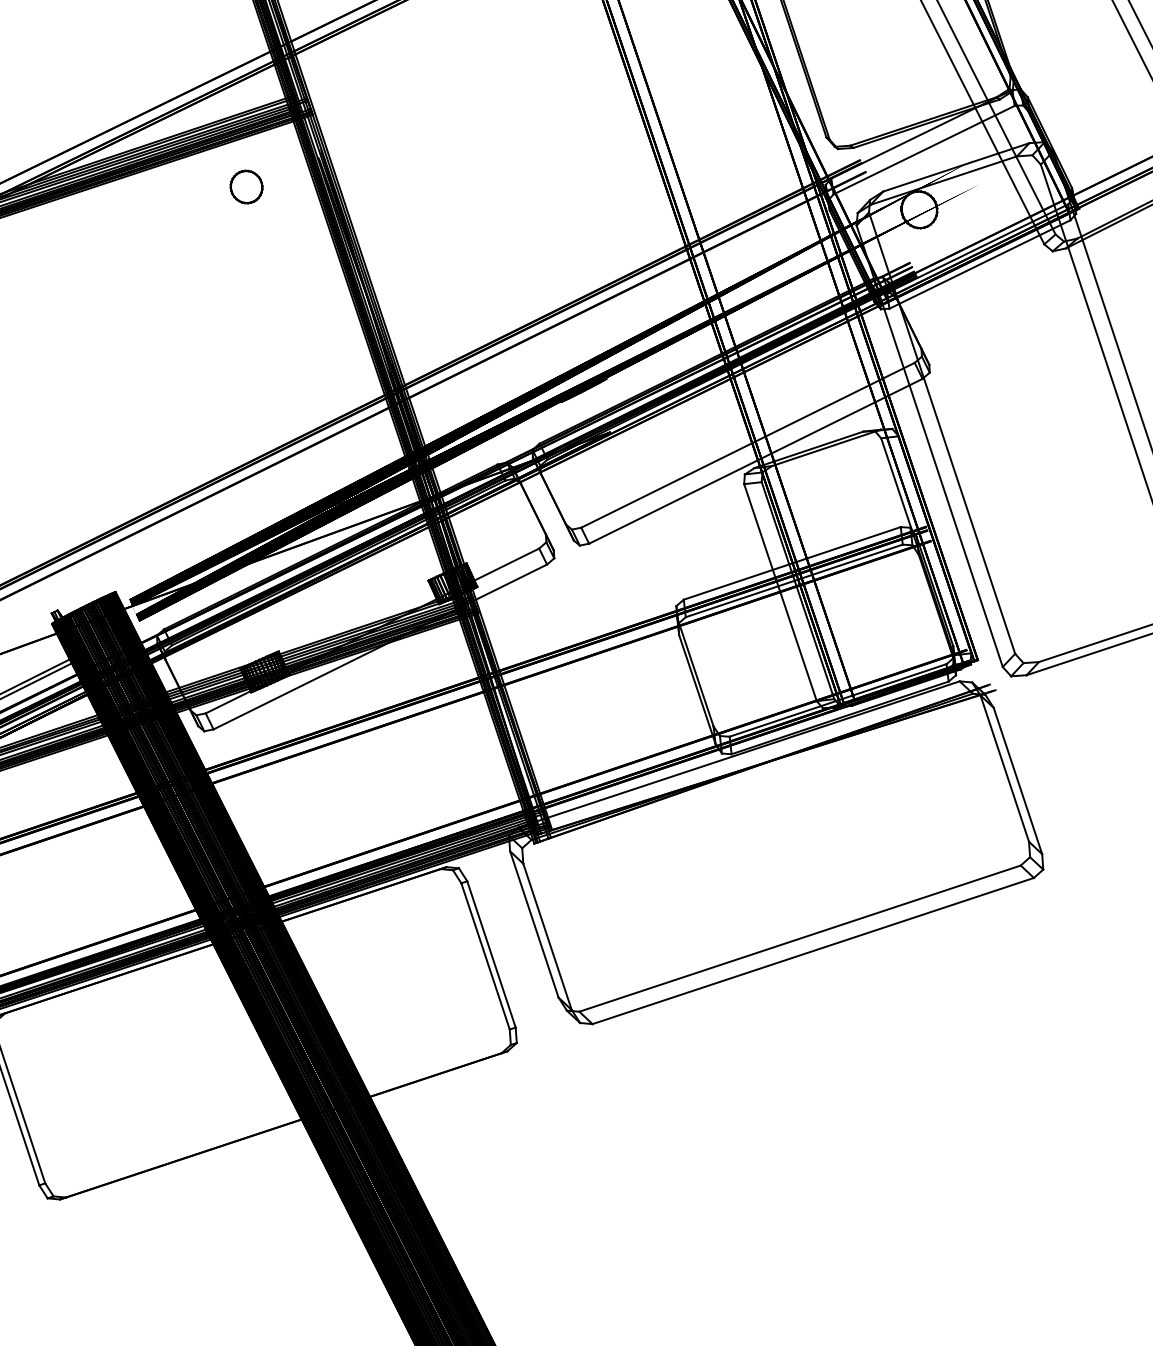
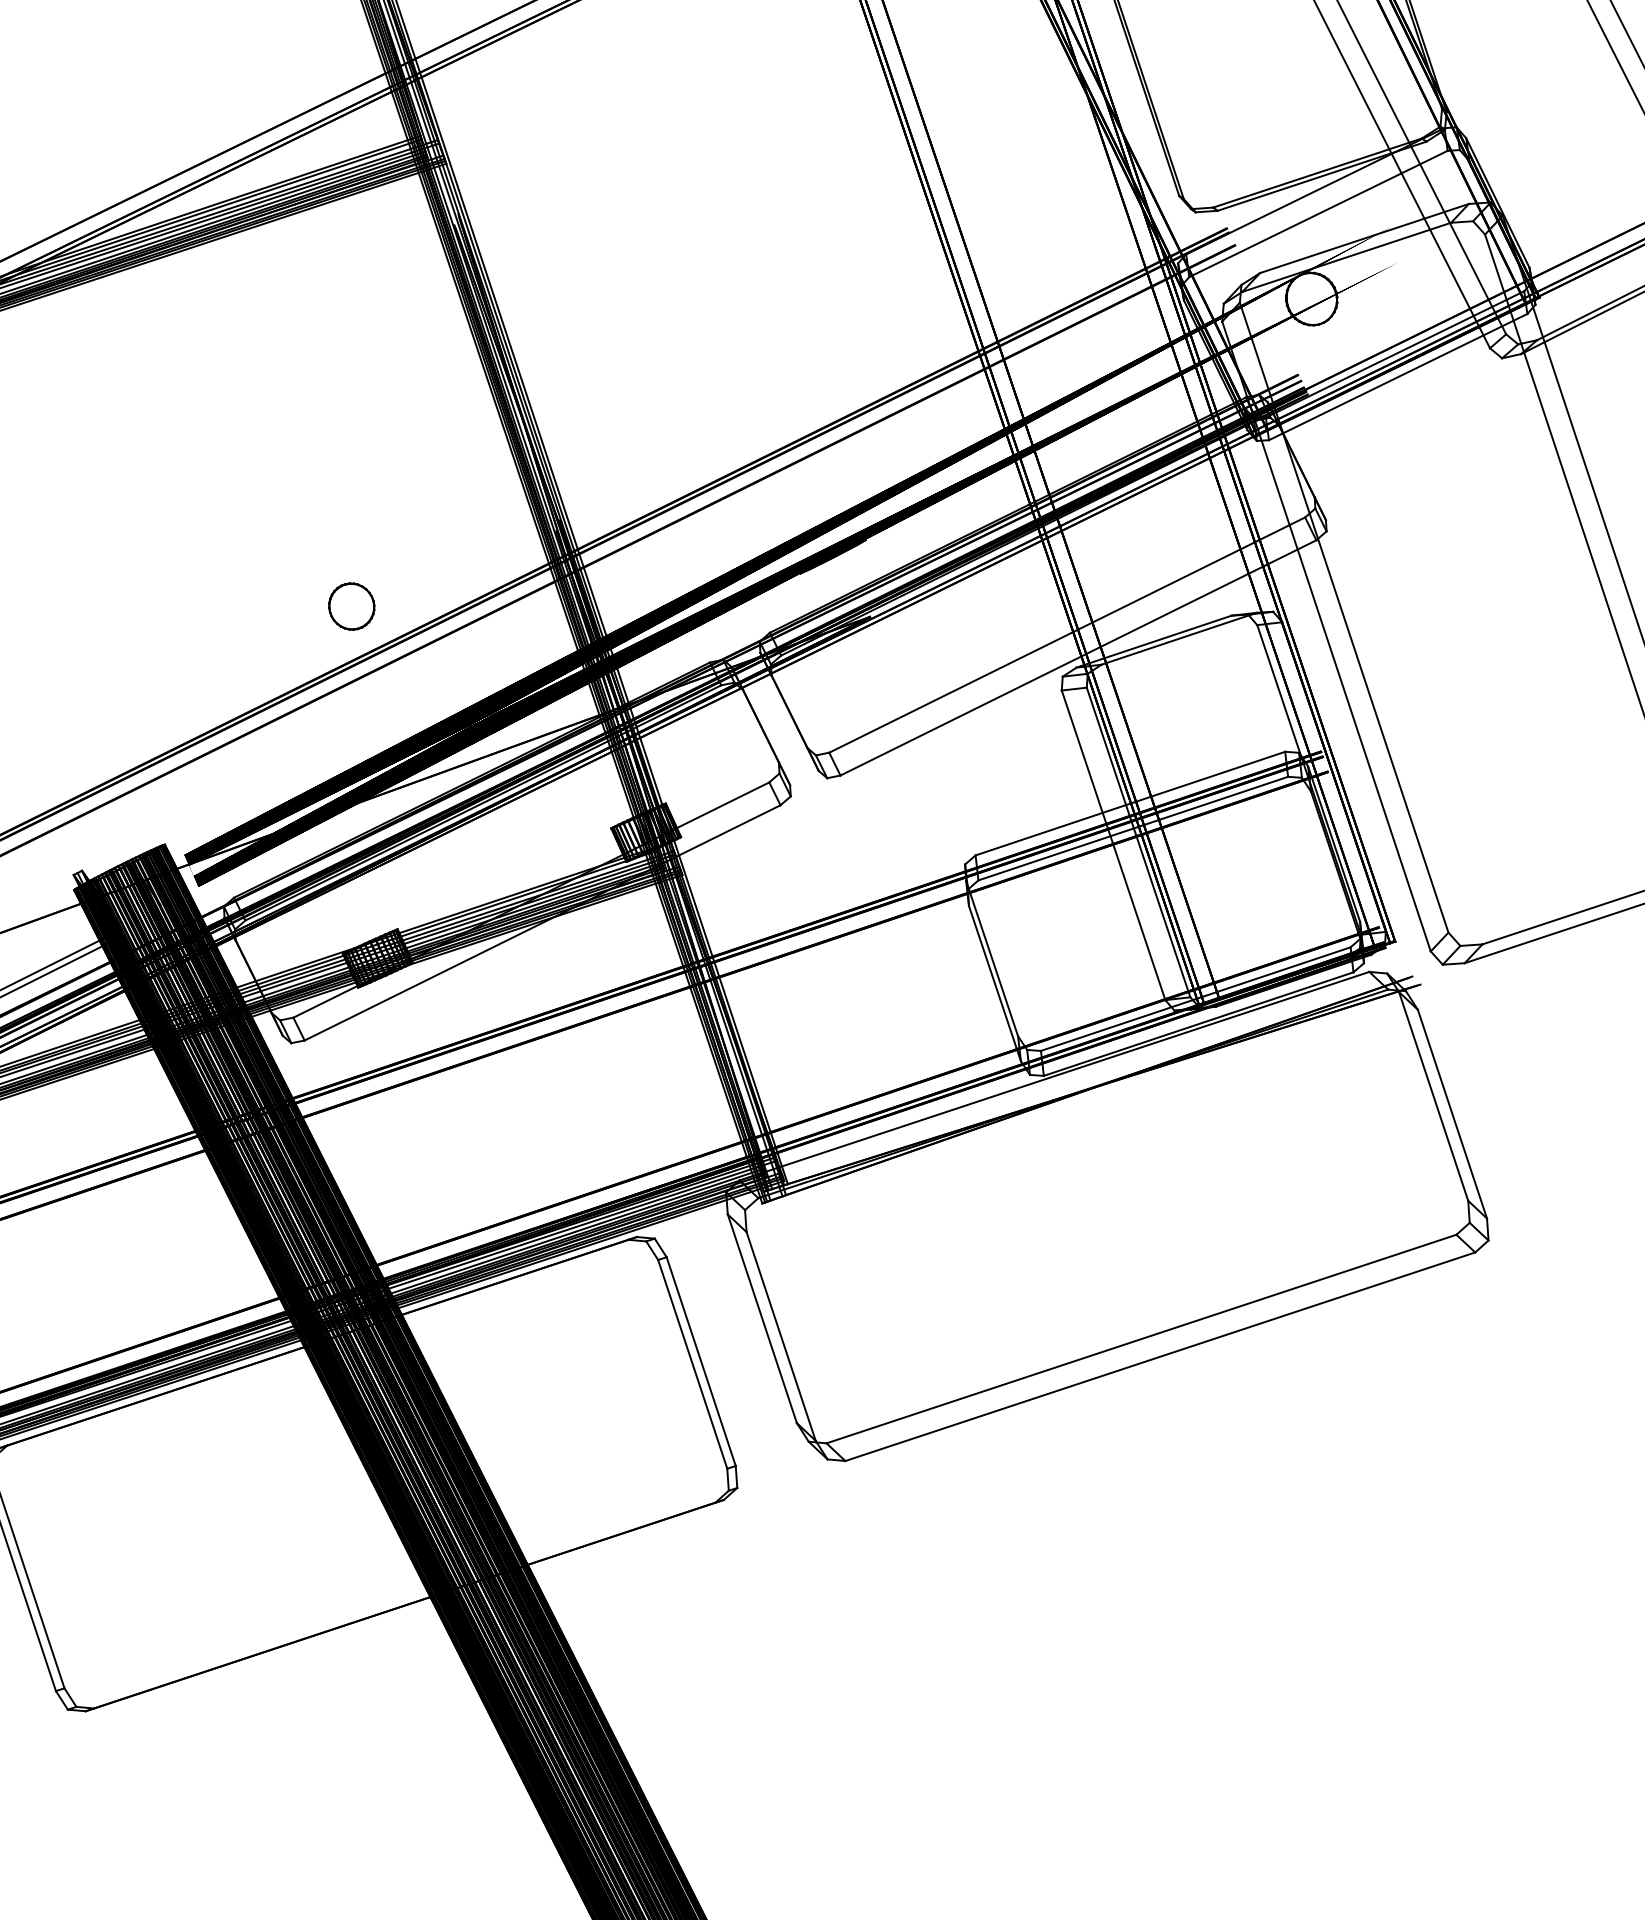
part: (246, 186) -> (351, 606), moved

